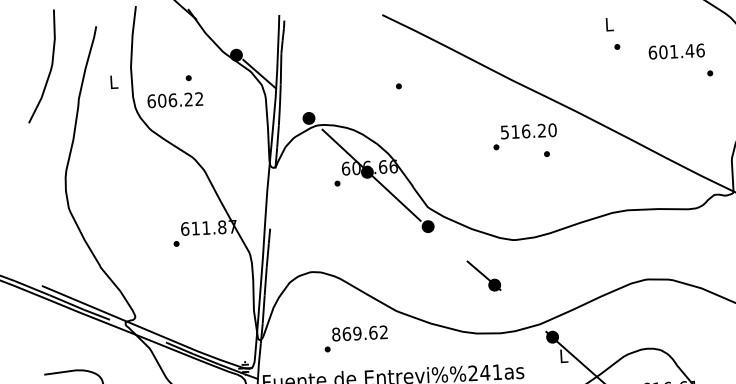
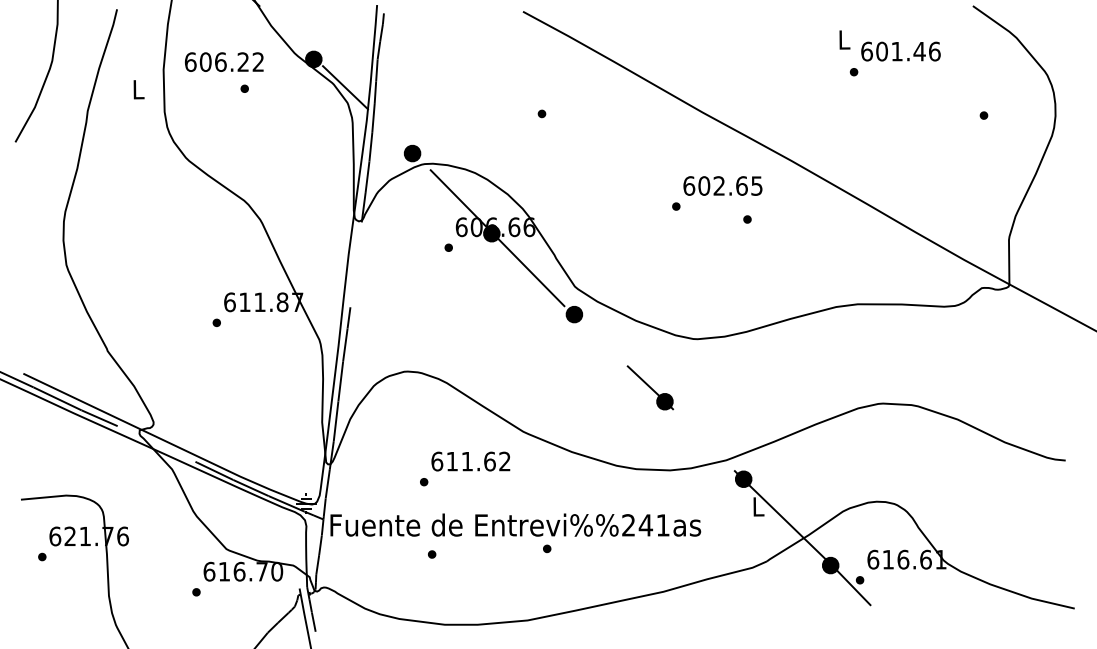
text: (676, 51) -> (900, 51), moved
text: (175, 99) -> (224, 61), moved
text: (528, 131) -> (722, 185), 516.20 -> 602.65
text: (346, 334) -> (452, 461), 869.62 -> 611.62

